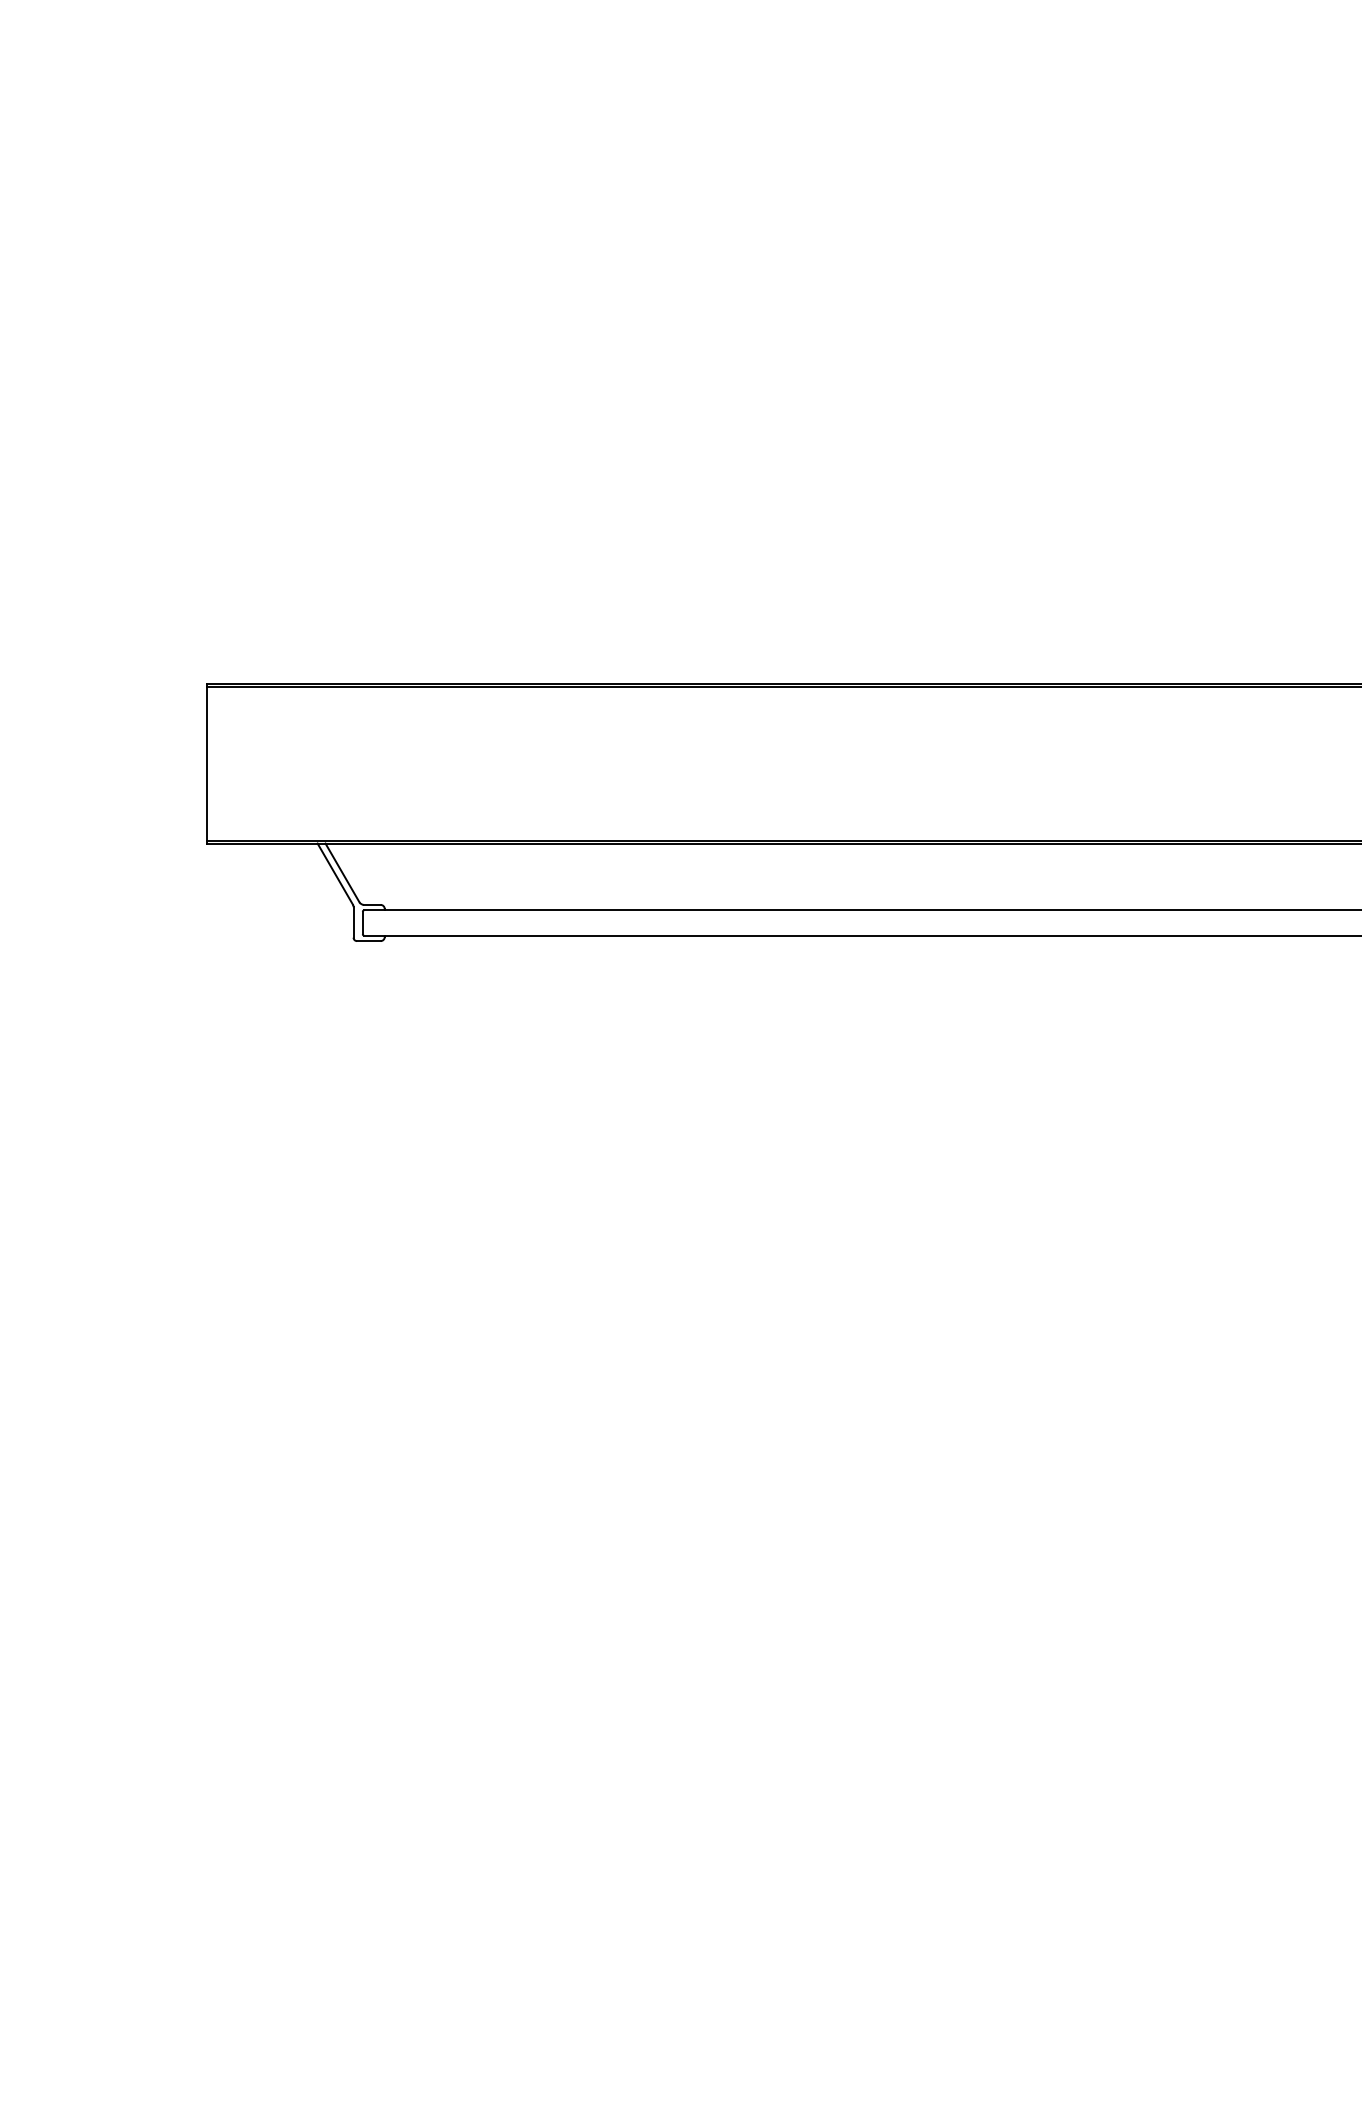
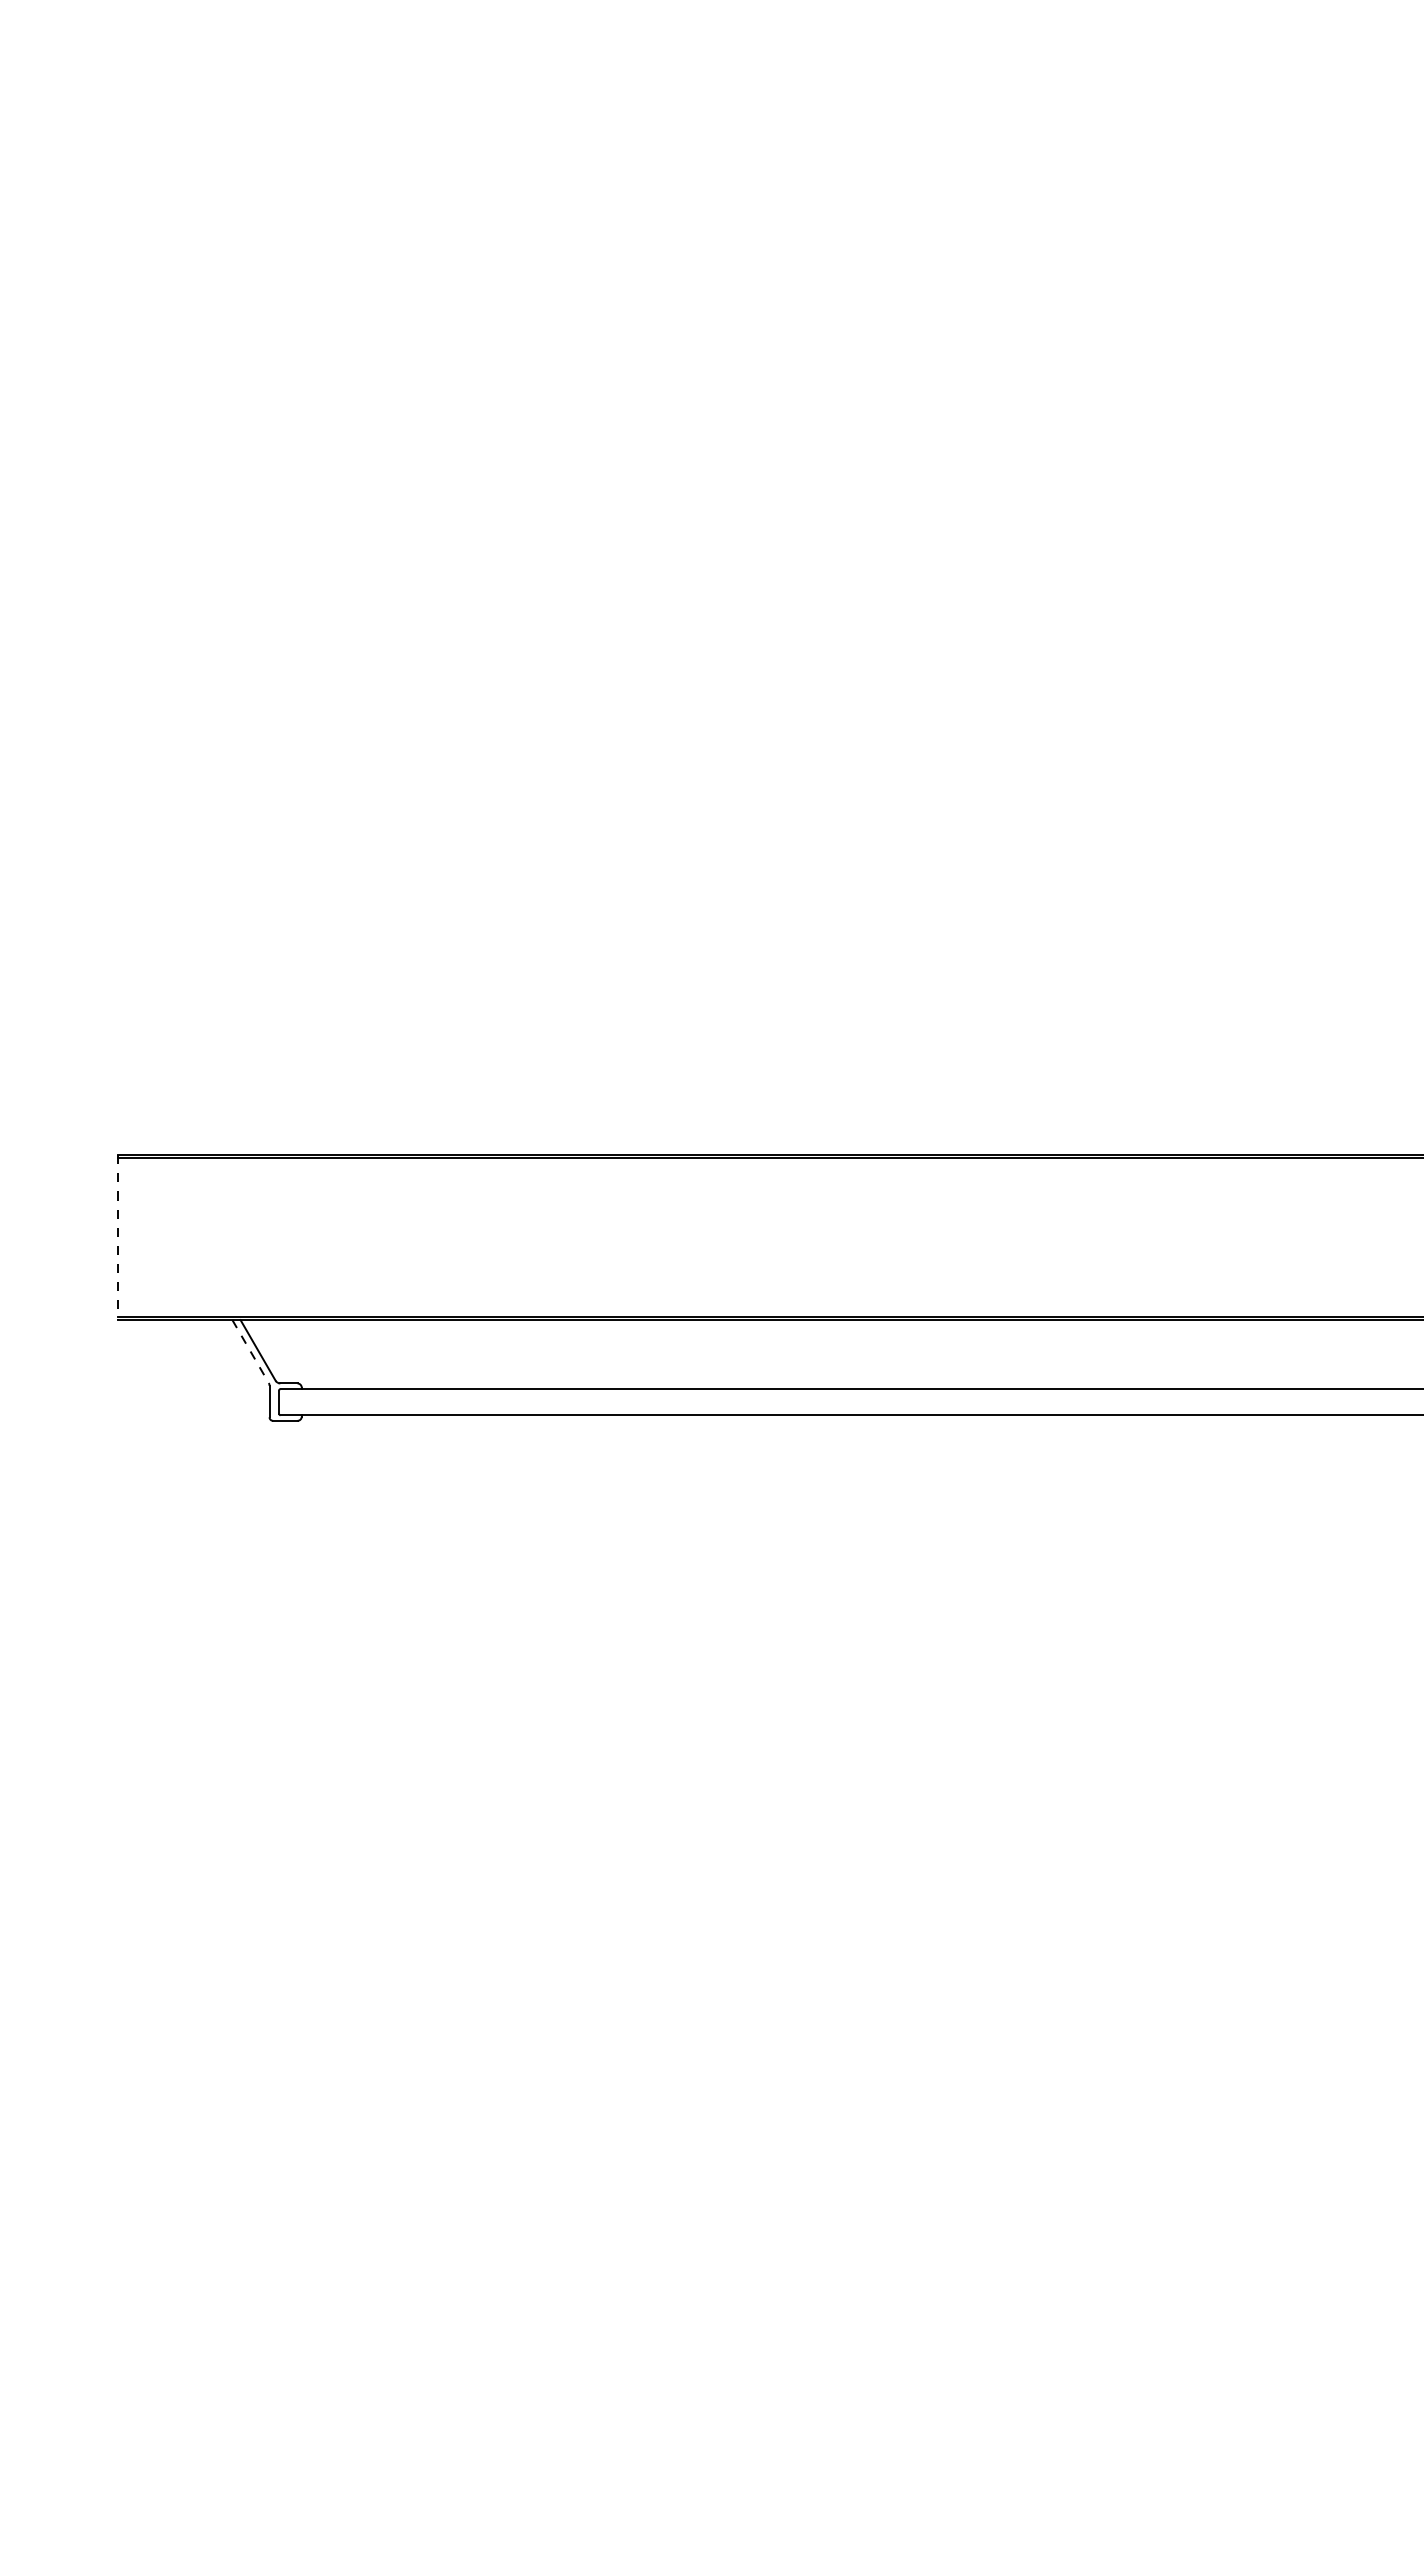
line: (207, 764) -> (118, 1238), solid -> dashed
line: (335, 874) -> (250, 1352), solid -> dashed

